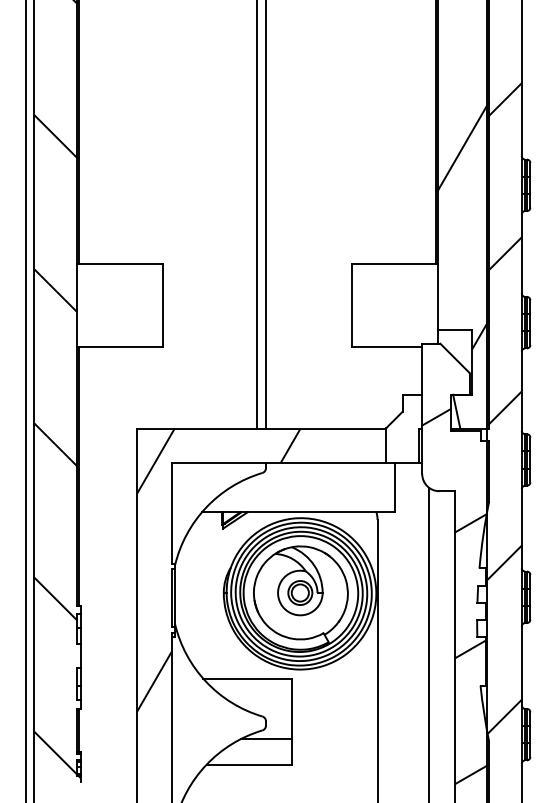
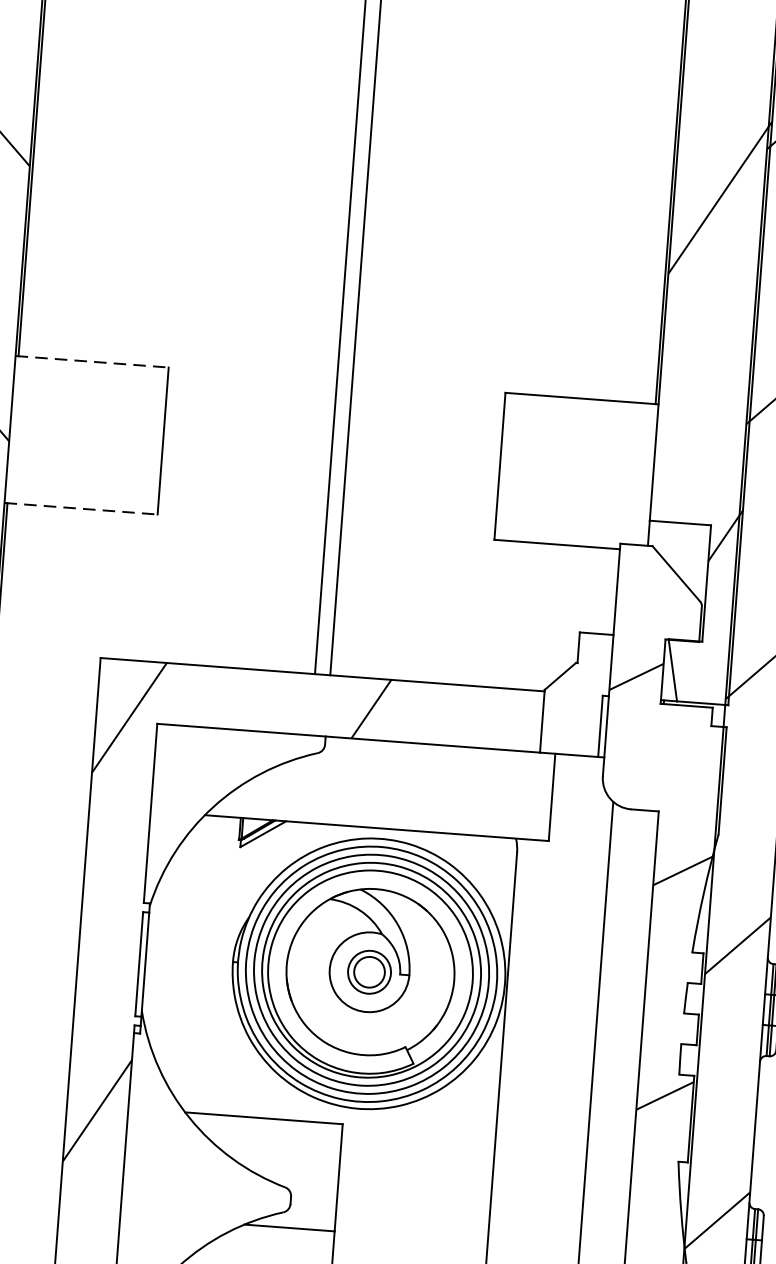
line: (120, 264) -> (92, 362), solid -> dashed
line: (120, 346) -> (81, 508), solid -> dashed

